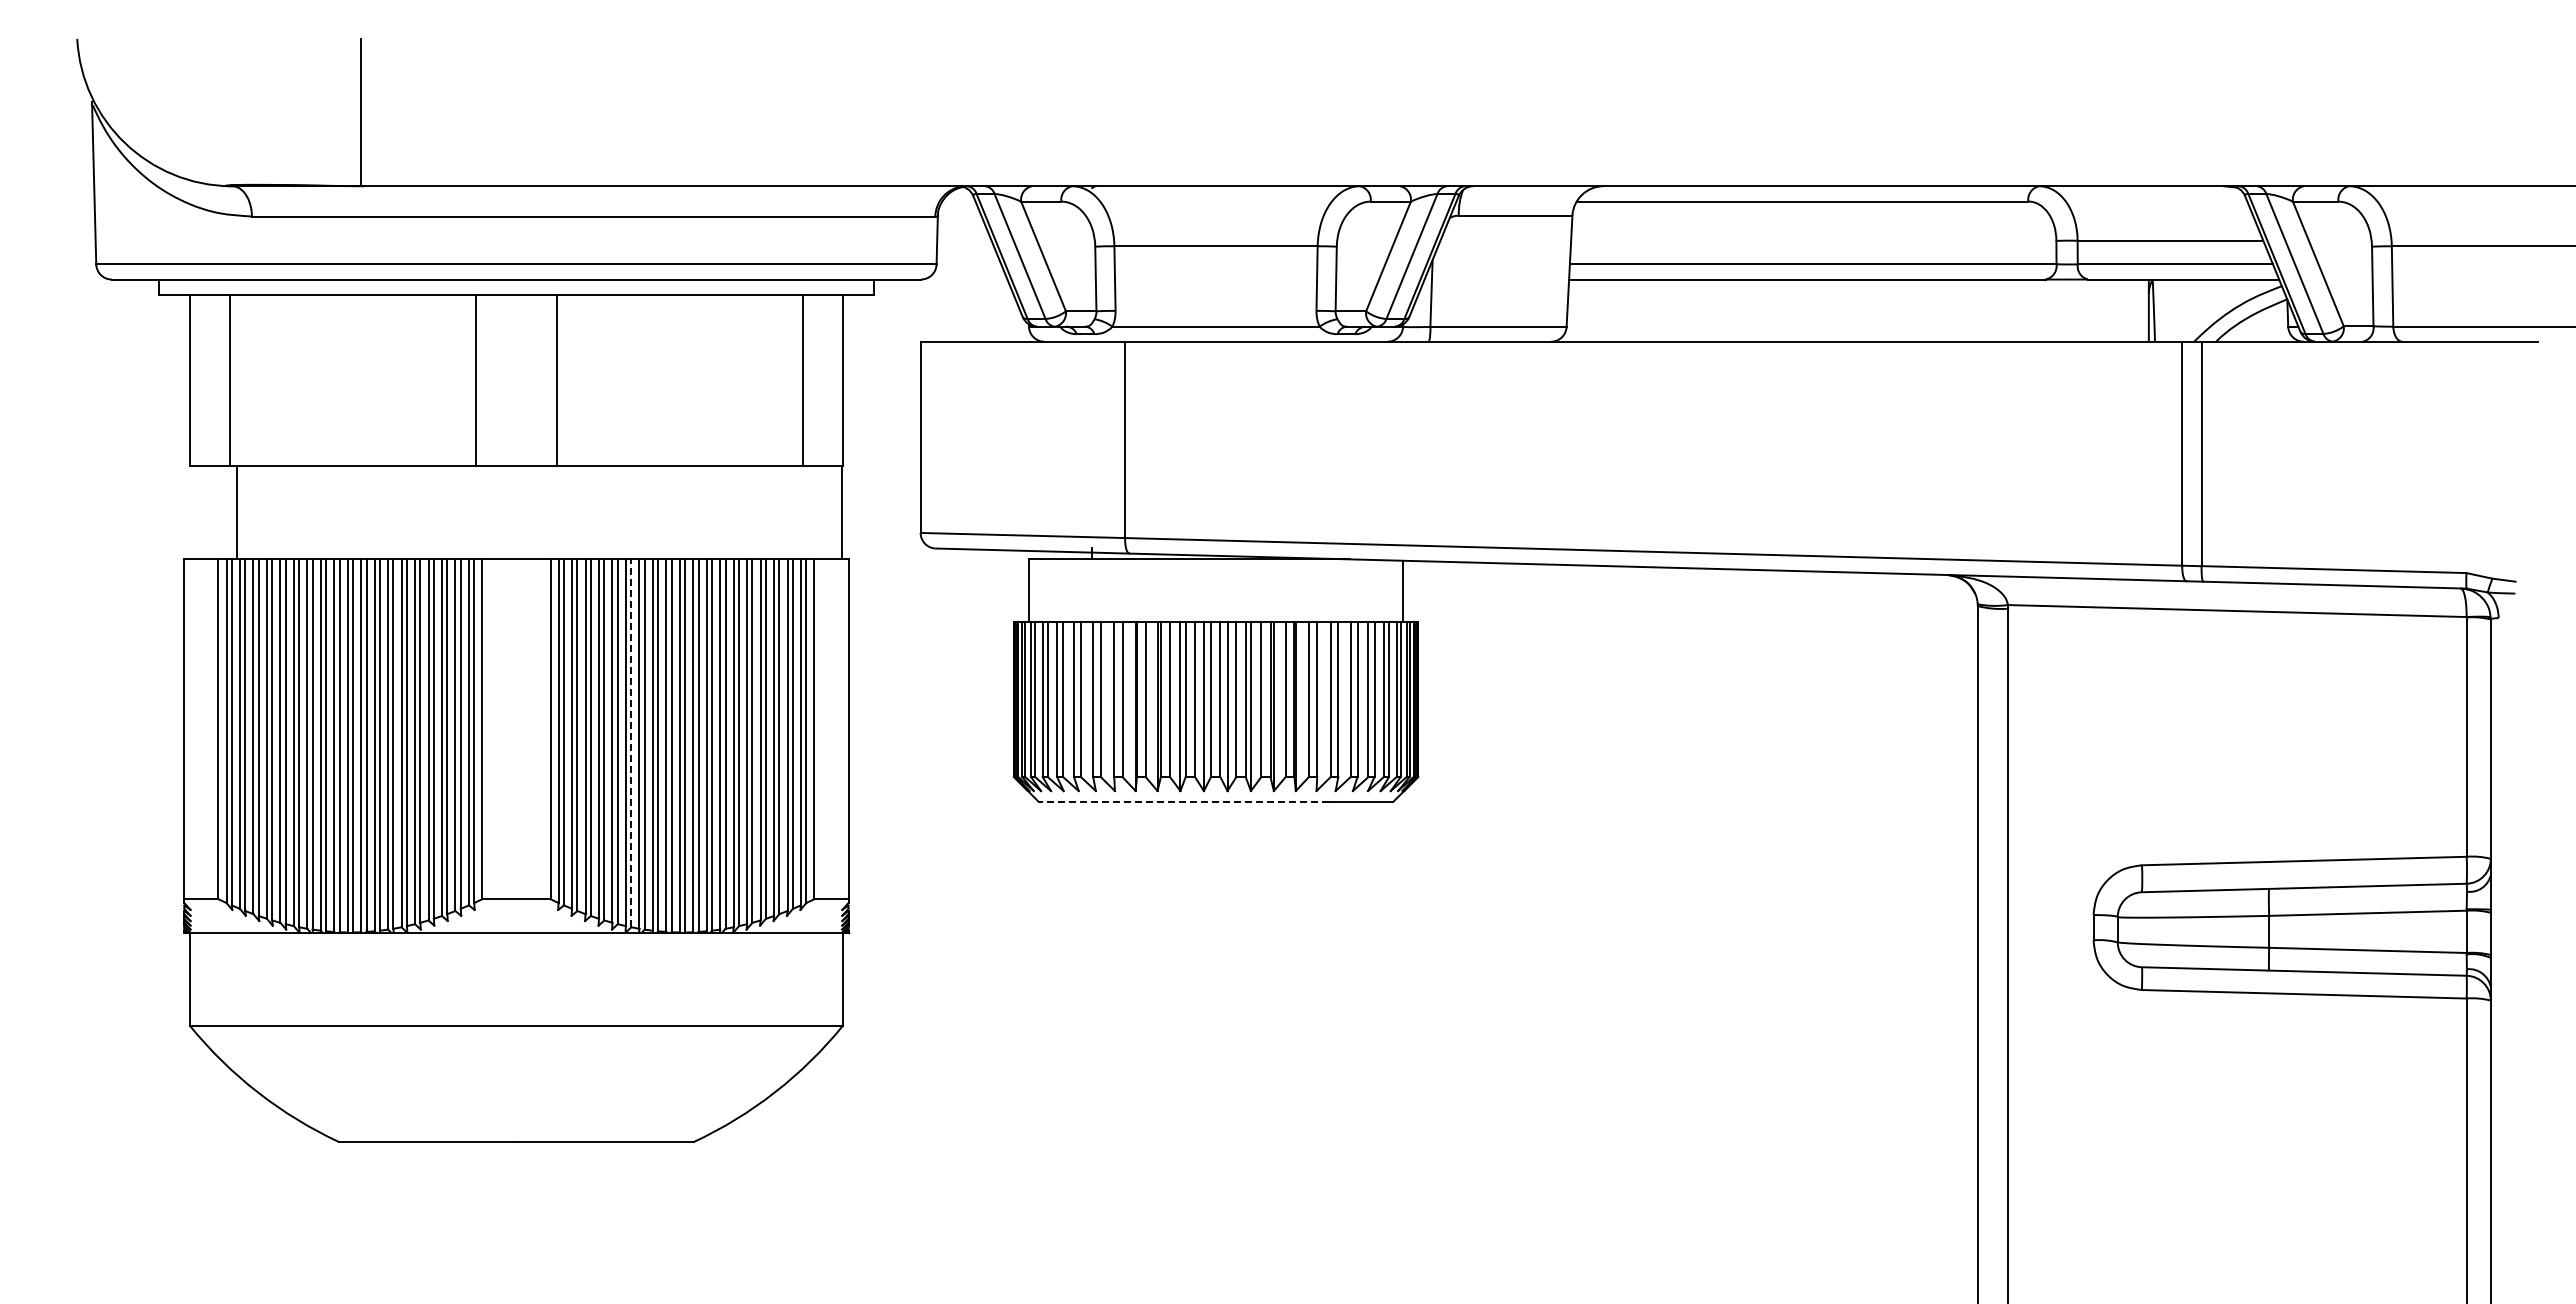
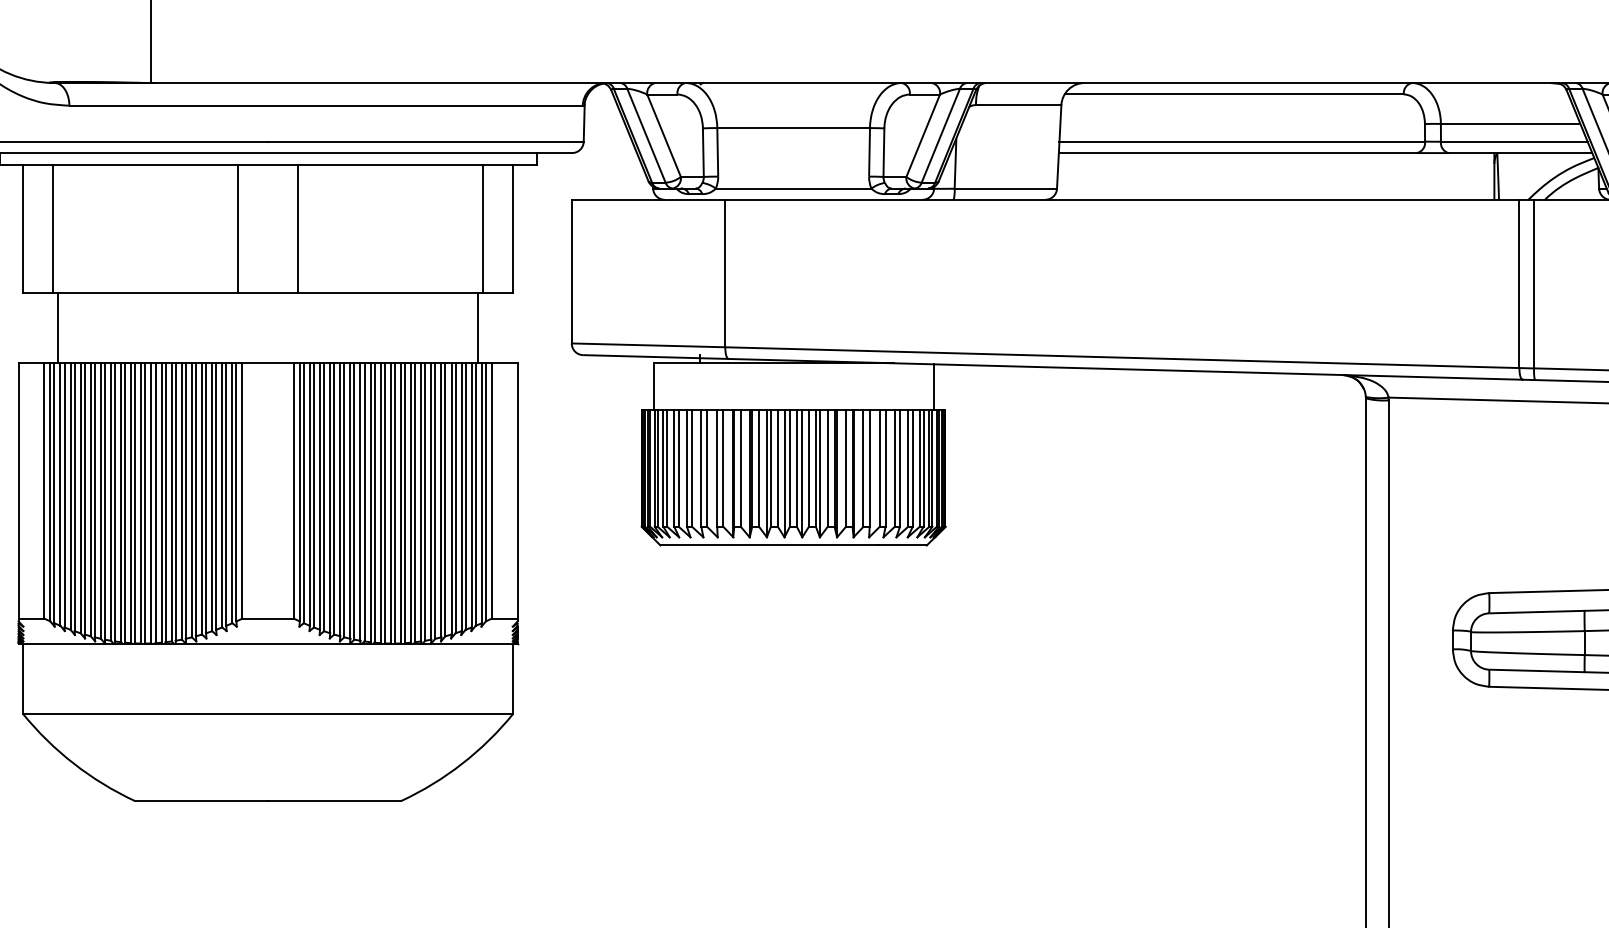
line: (842, 512) -> (478, 328), moved
line: (631, 743) -> (354, 501), dashed -> solid
line: (1183, 801) -> (769, 545), dashed -> solid

